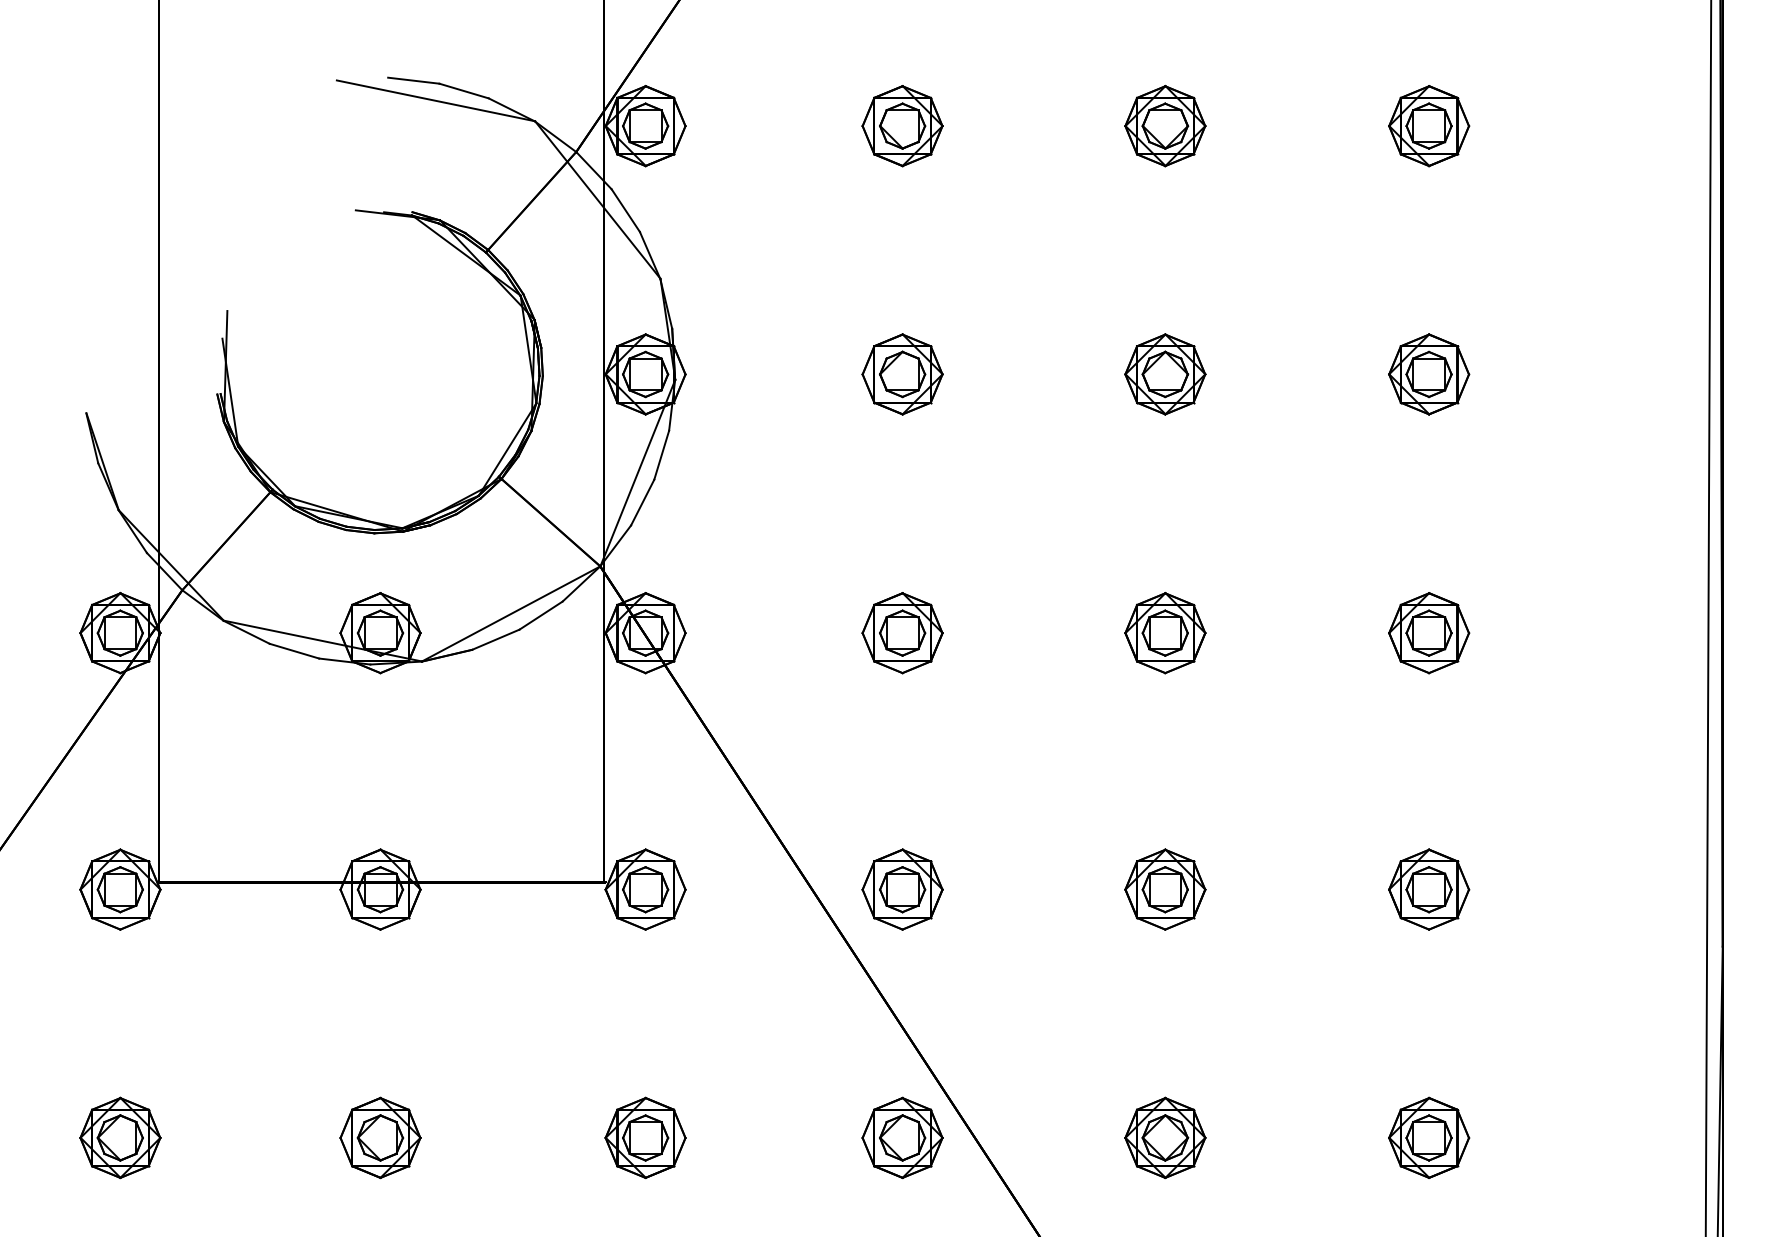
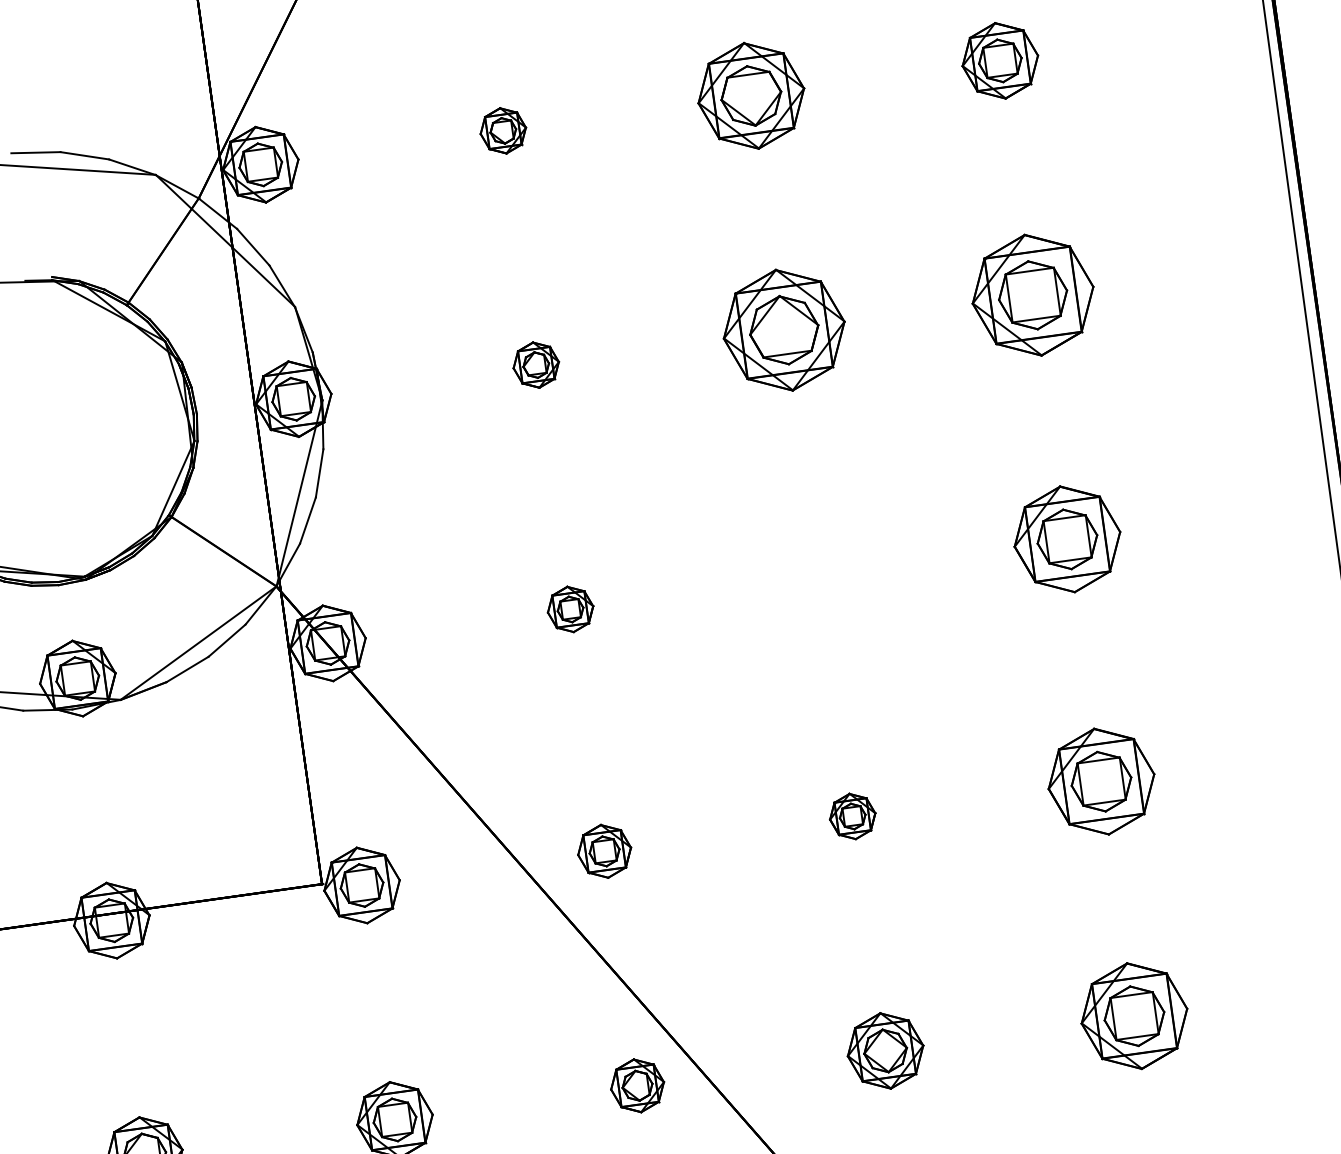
part: (1165, 125) -> (751, 95), size x1.4
part: (902, 126) -> (503, 131), size x0.6
part: (902, 374) -> (536, 365), size x0.6
part: (1165, 374) -> (784, 330), size x1.6
part: (1429, 374) -> (1033, 295), size x1.6
part: (902, 633) -> (570, 609), size x0.6
part: (1165, 633) -> (818, 574), removed
part: (1429, 633) -> (1068, 539), size x1.4
part: (902, 889) -> (604, 851), size x0.7
part: (1165, 889) -> (852, 816), size x0.6
part: (1429, 889) -> (1101, 781), size x1.4
part: (902, 1137) -> (637, 1085), size x0.7
part: (1429, 1137) -> (1134, 1015), size x1.4

